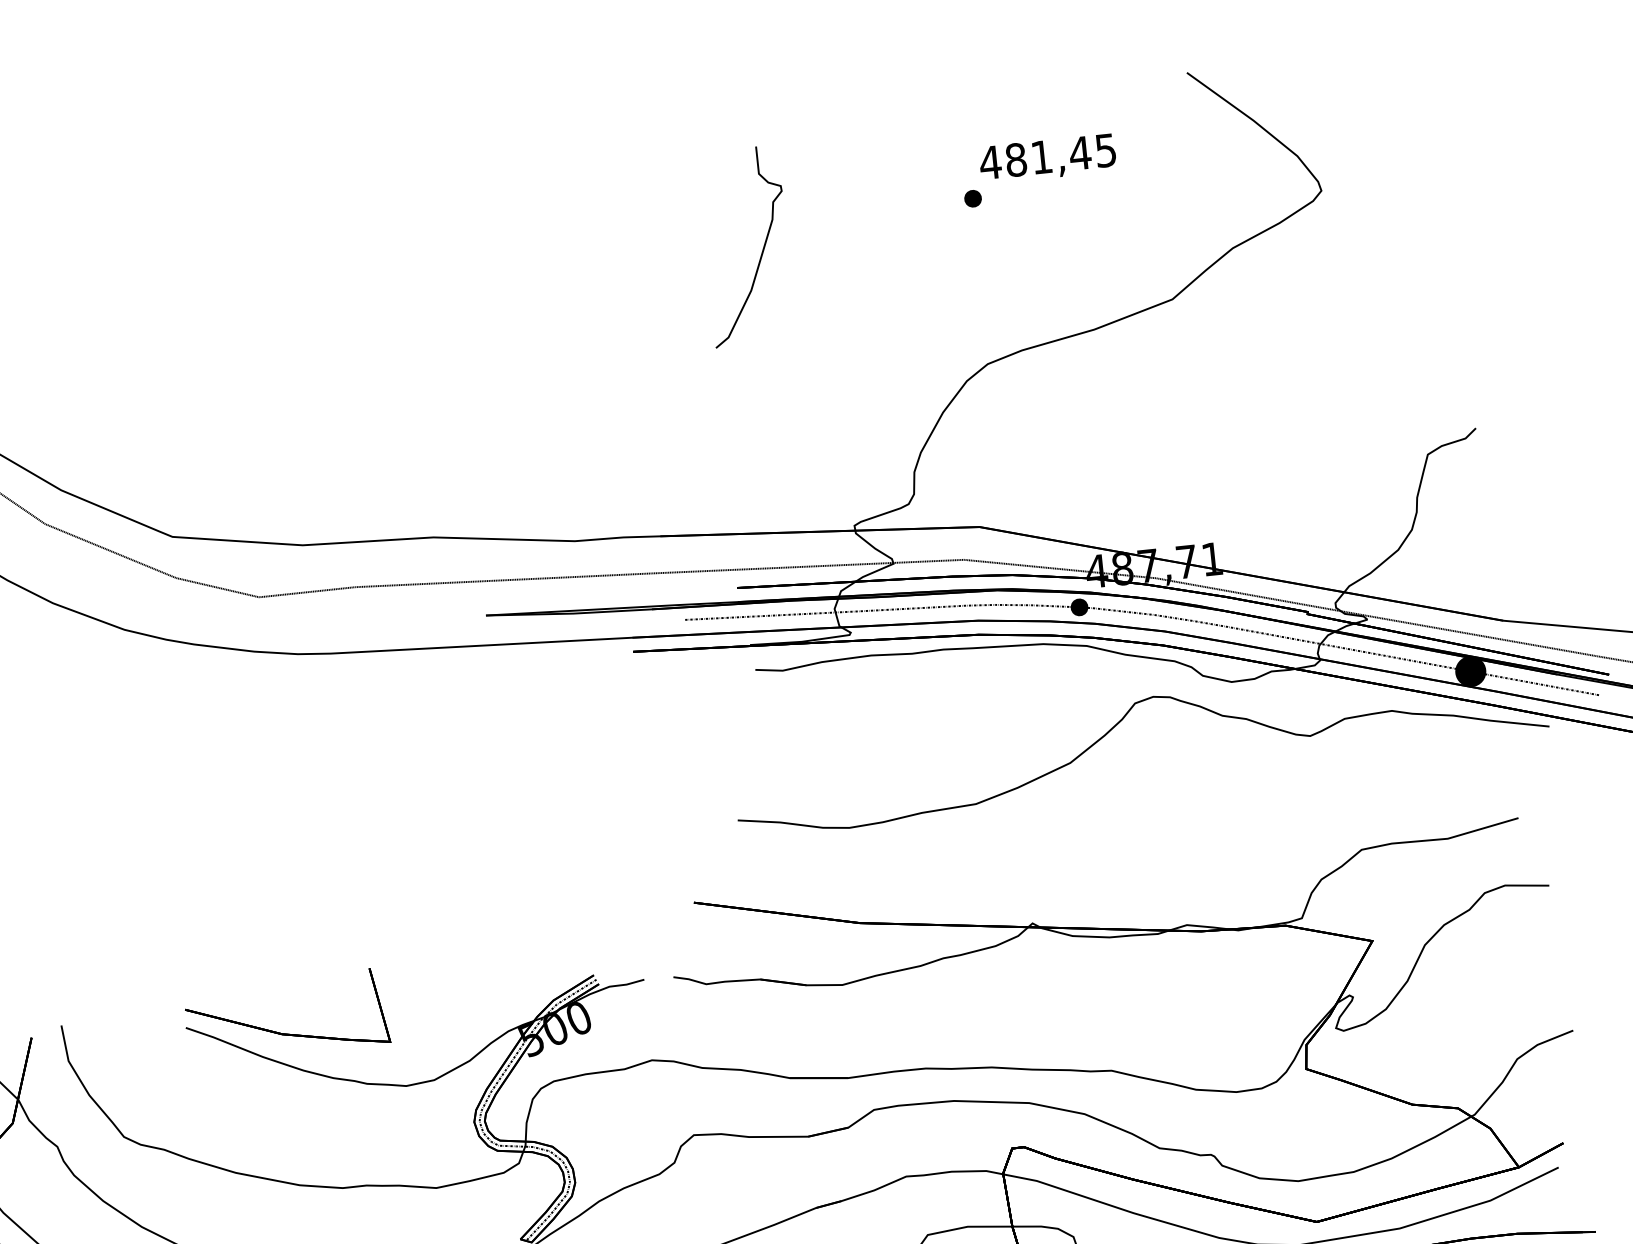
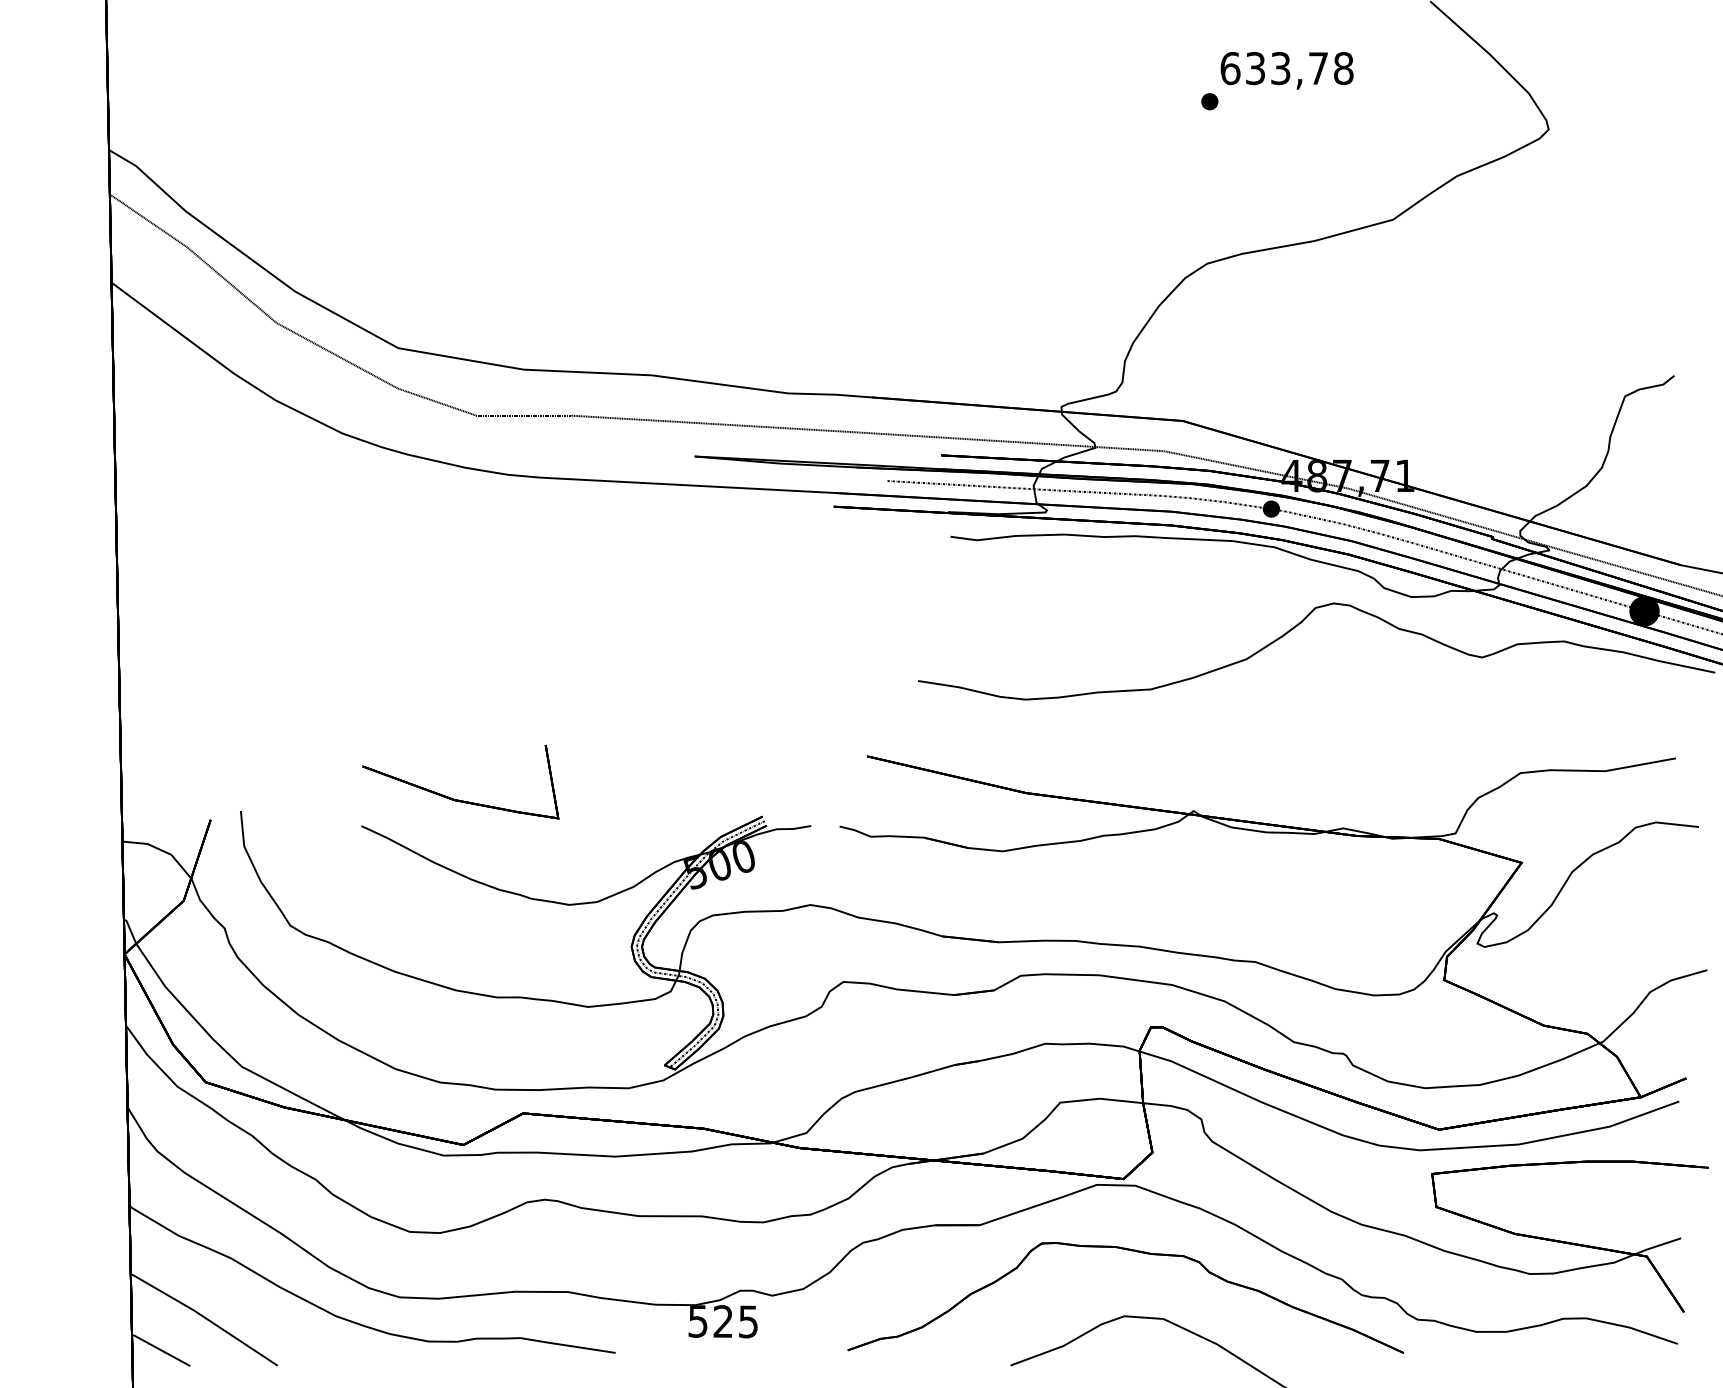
text: (1047, 156) -> (1286, 68), 481,45 -> 633,78
part: (762, 248) -> (1000, 128), removed
part: (286, 1033) -> (458, 799), moved

